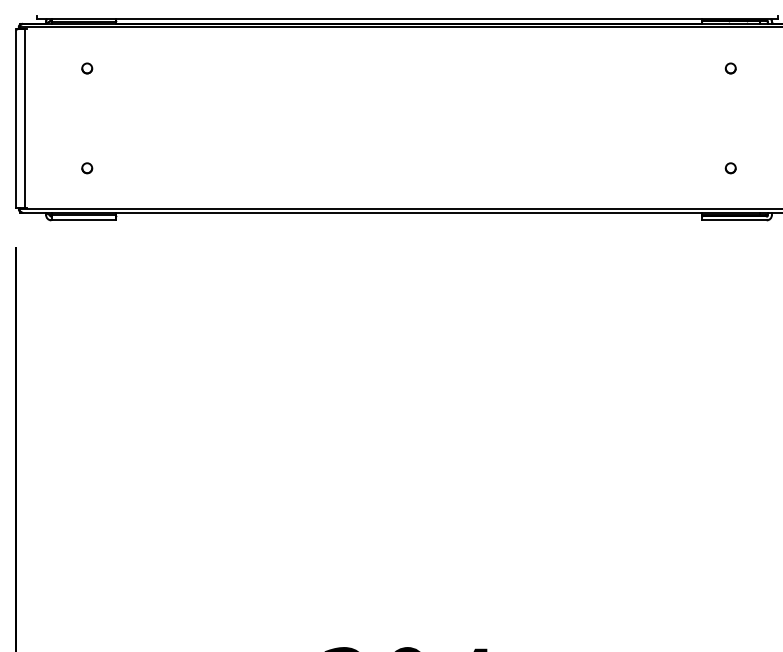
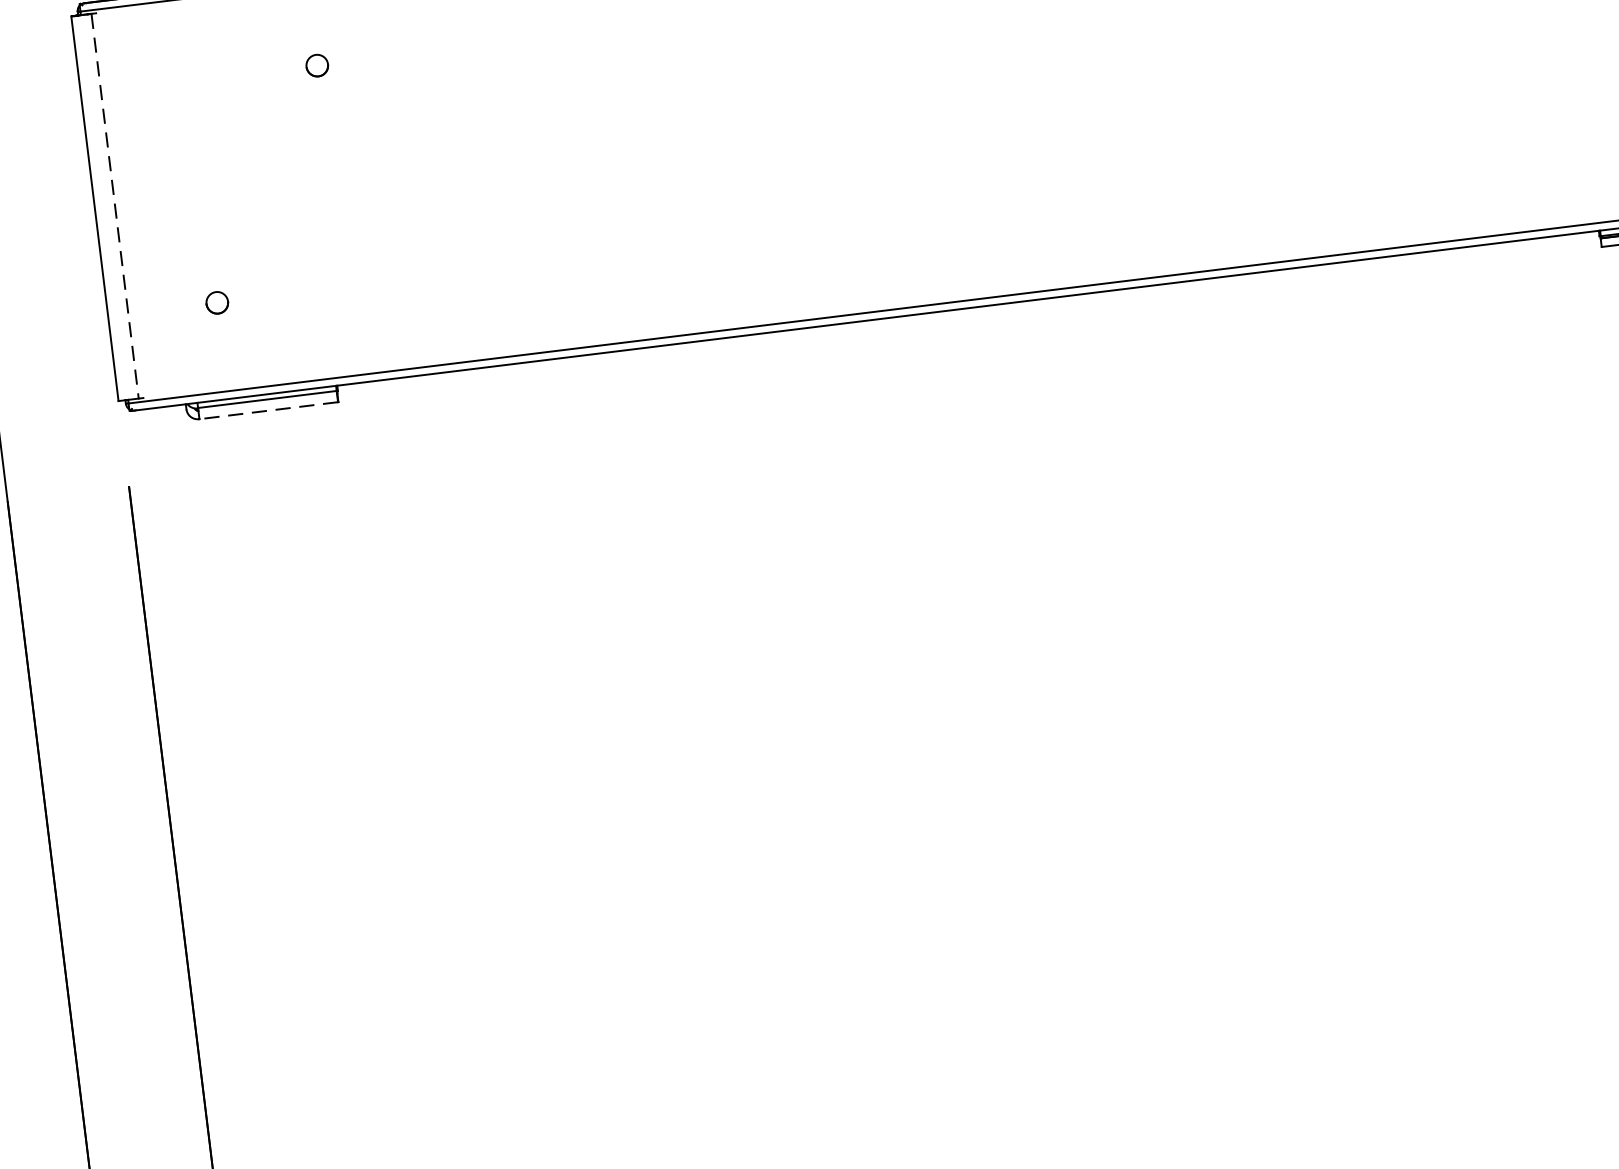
part: (87, 68) -> (317, 65), moved
line: (24, 118) -> (114, 206), solid -> dashed
part: (87, 168) -> (217, 303), moved
line: (83, 220) -> (268, 410), solid -> dashed

